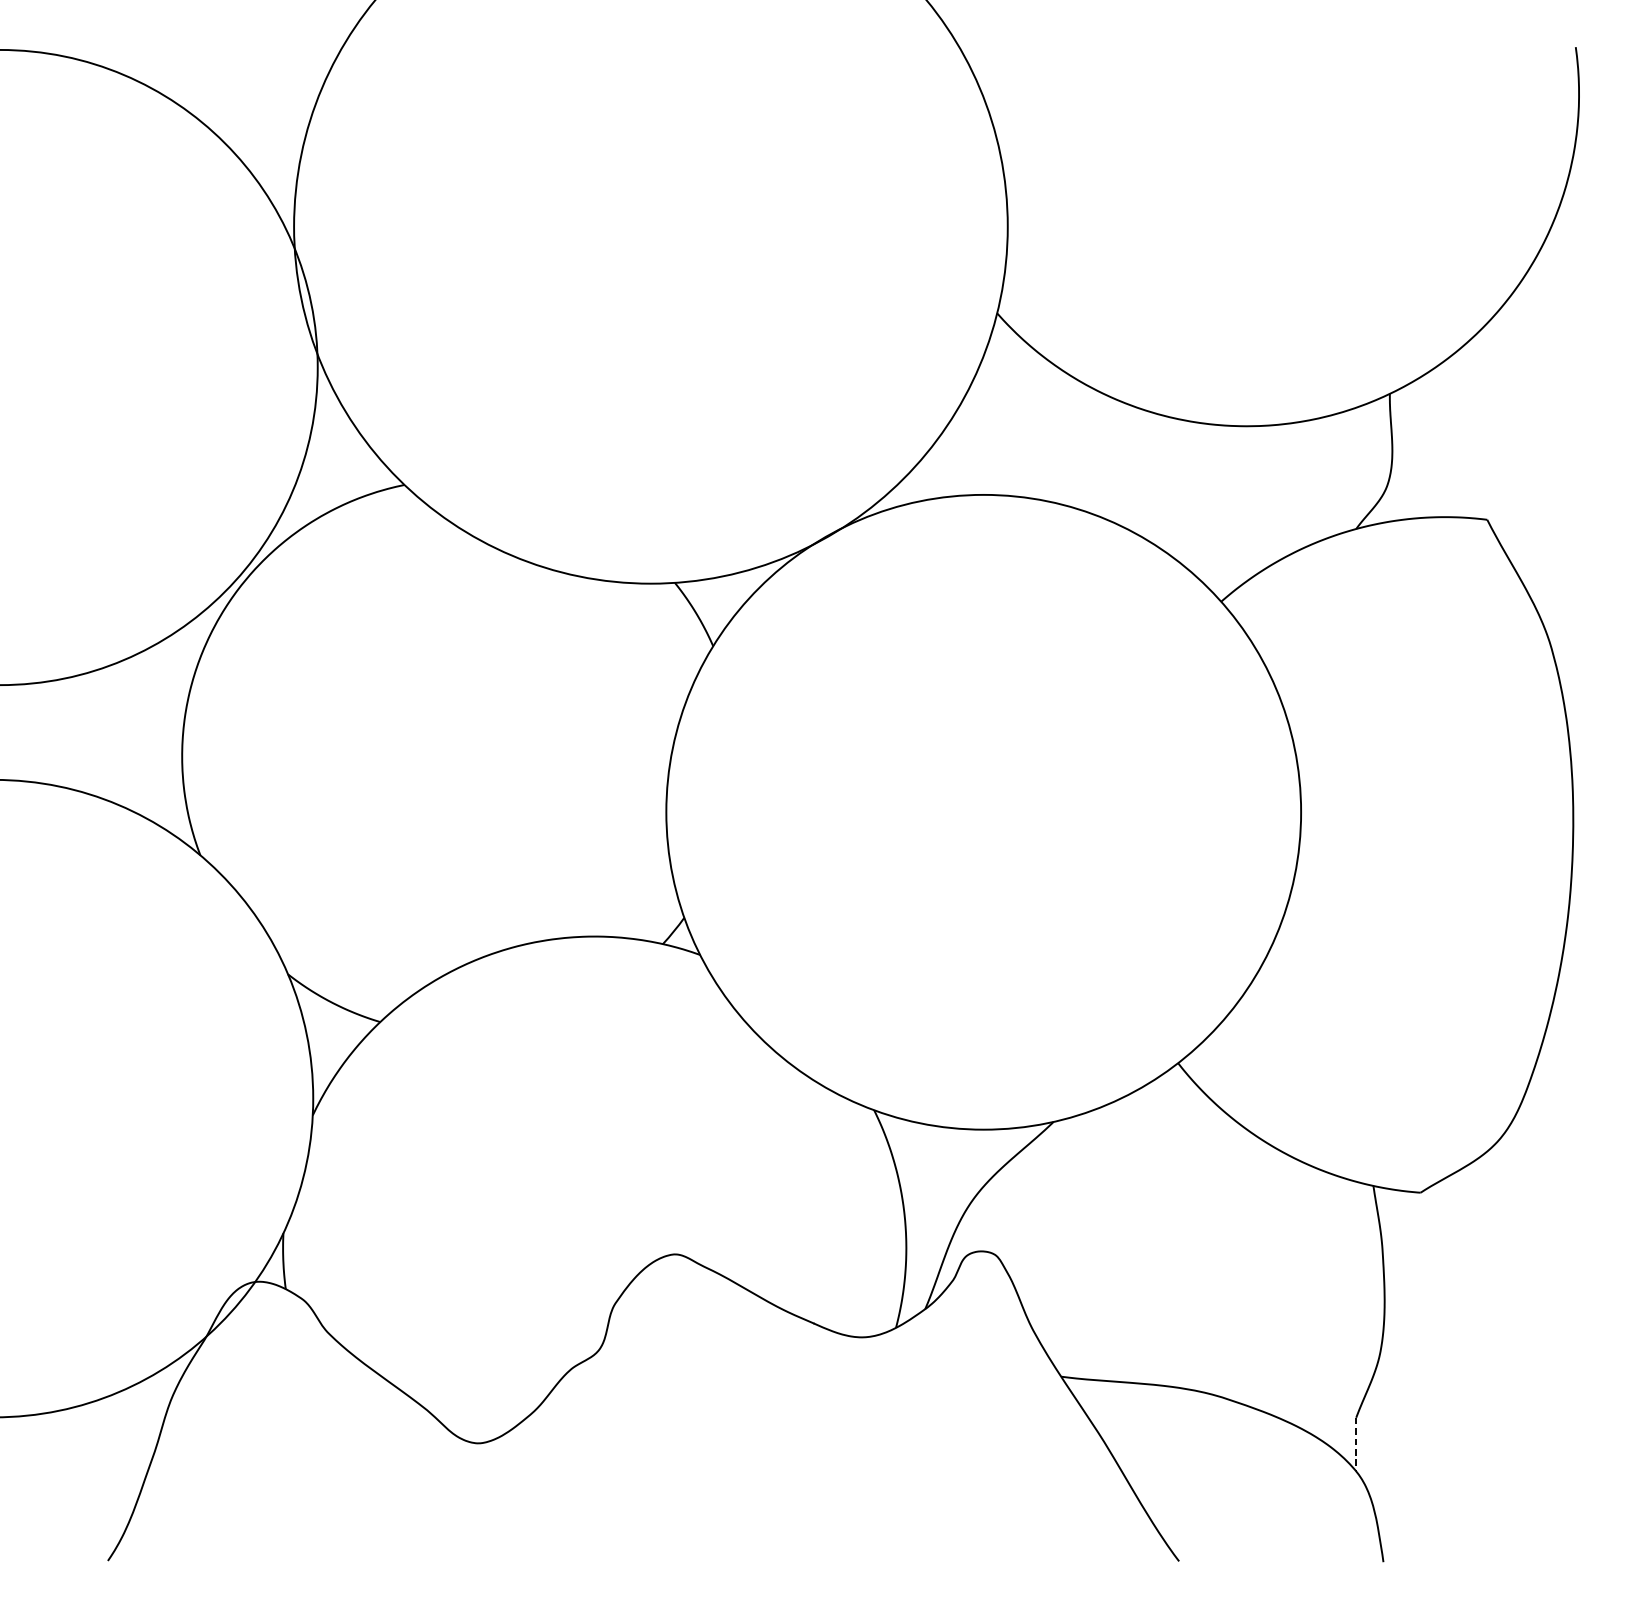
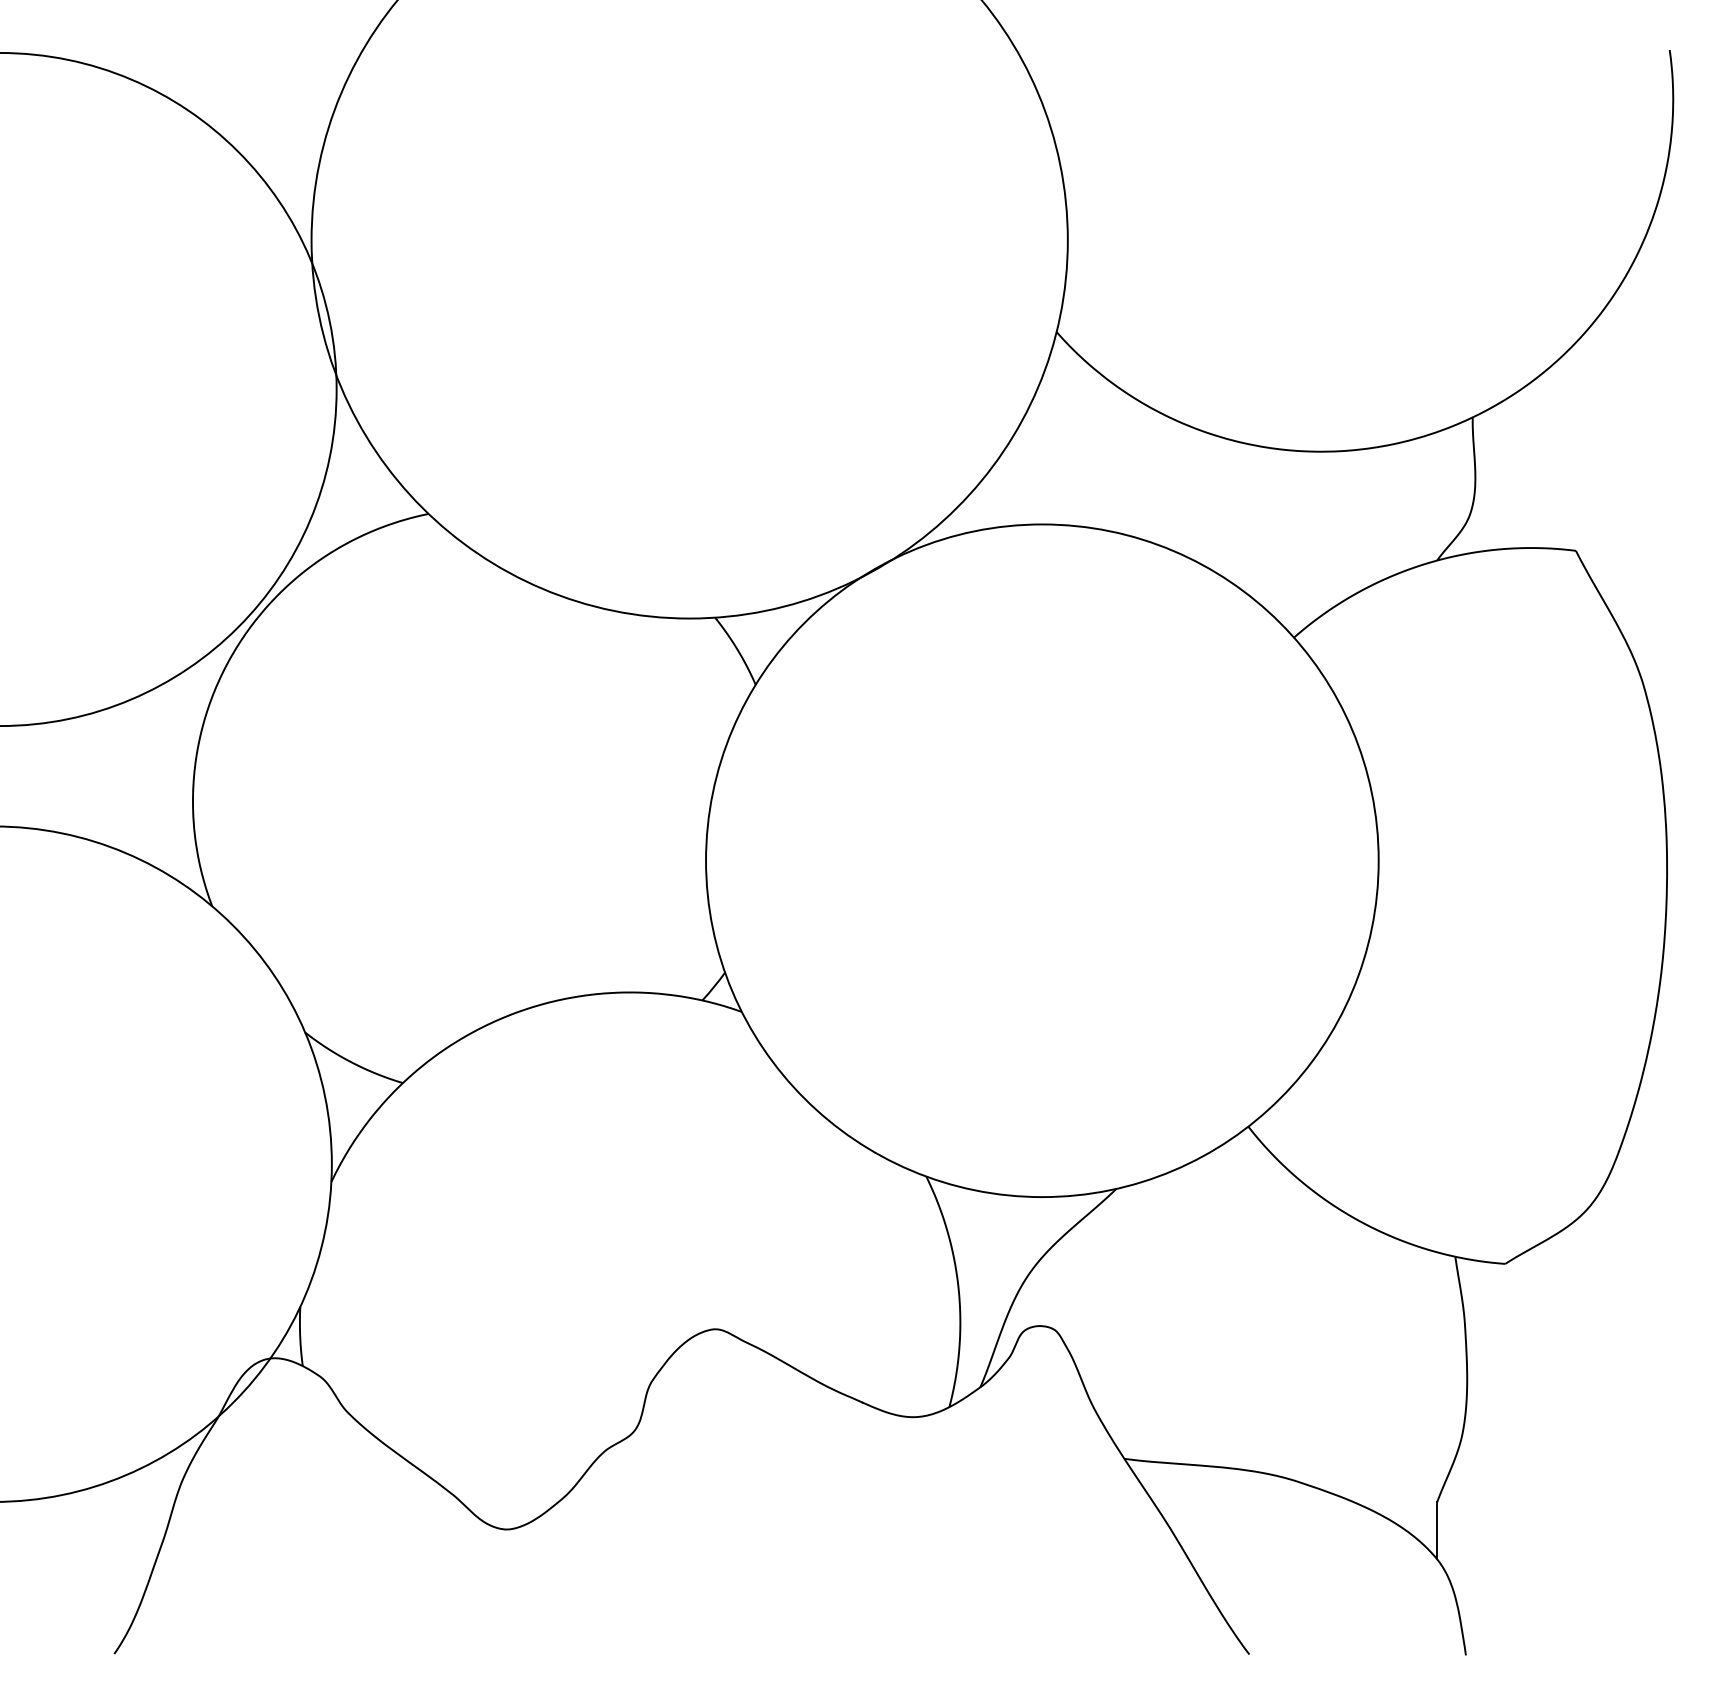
line: (1356, 1445) -> (1437, 1531), dashed -> solid

